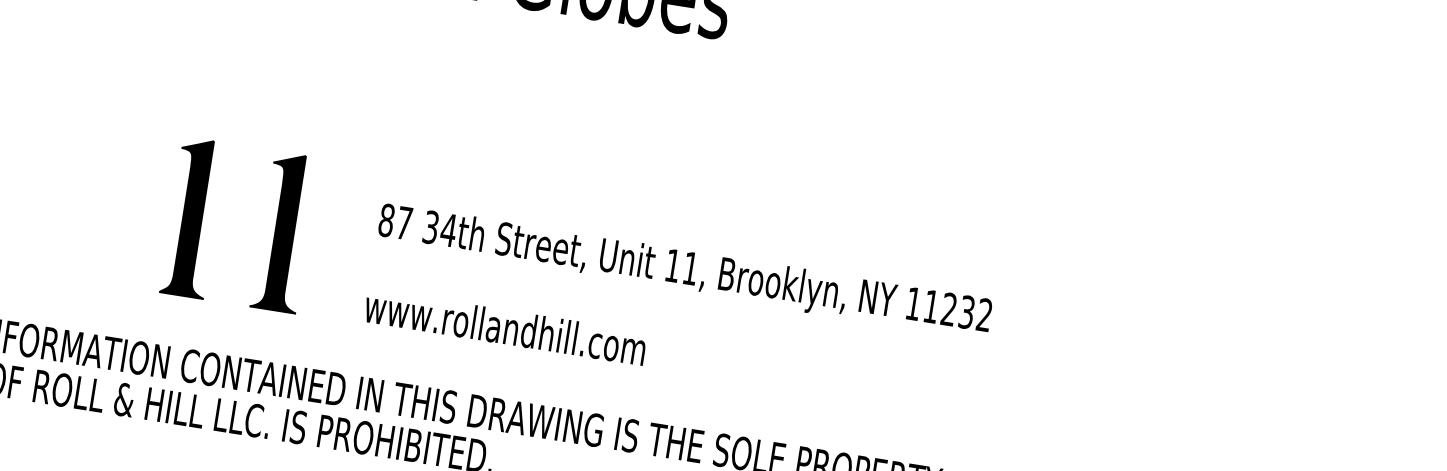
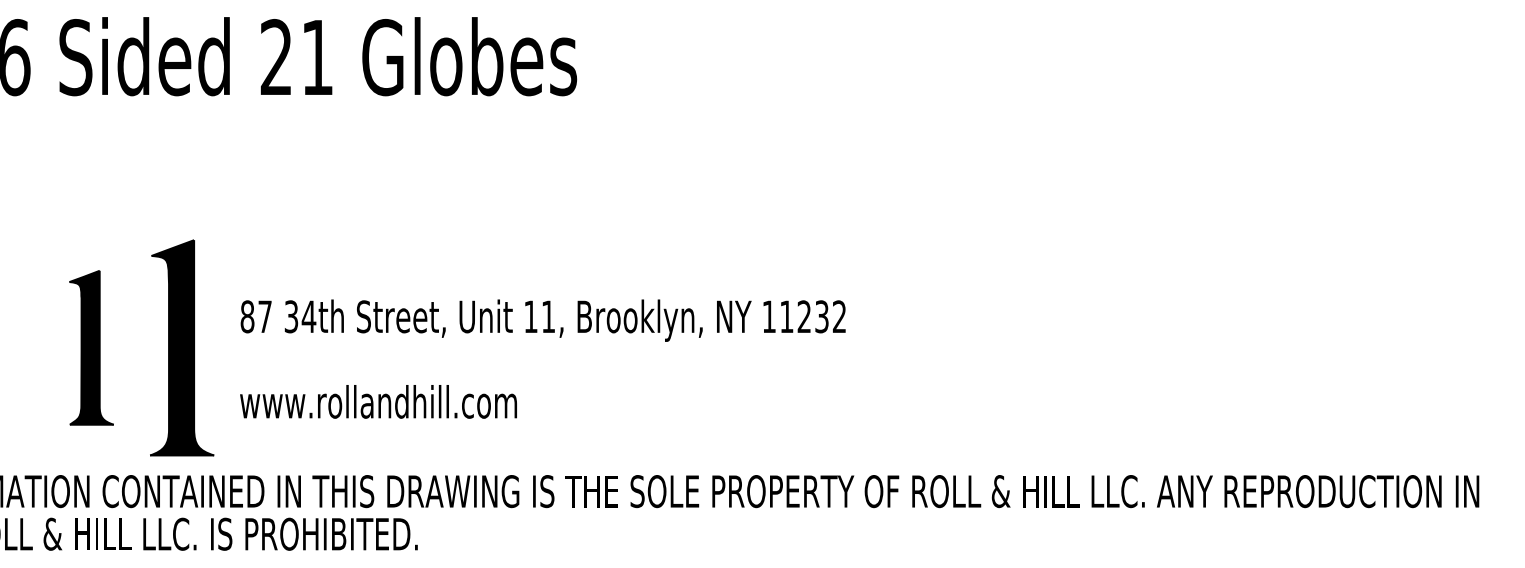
part: (285, 232) -> (182, 347), size x1.4
text: (677, 309) -> (542, 358), moved

